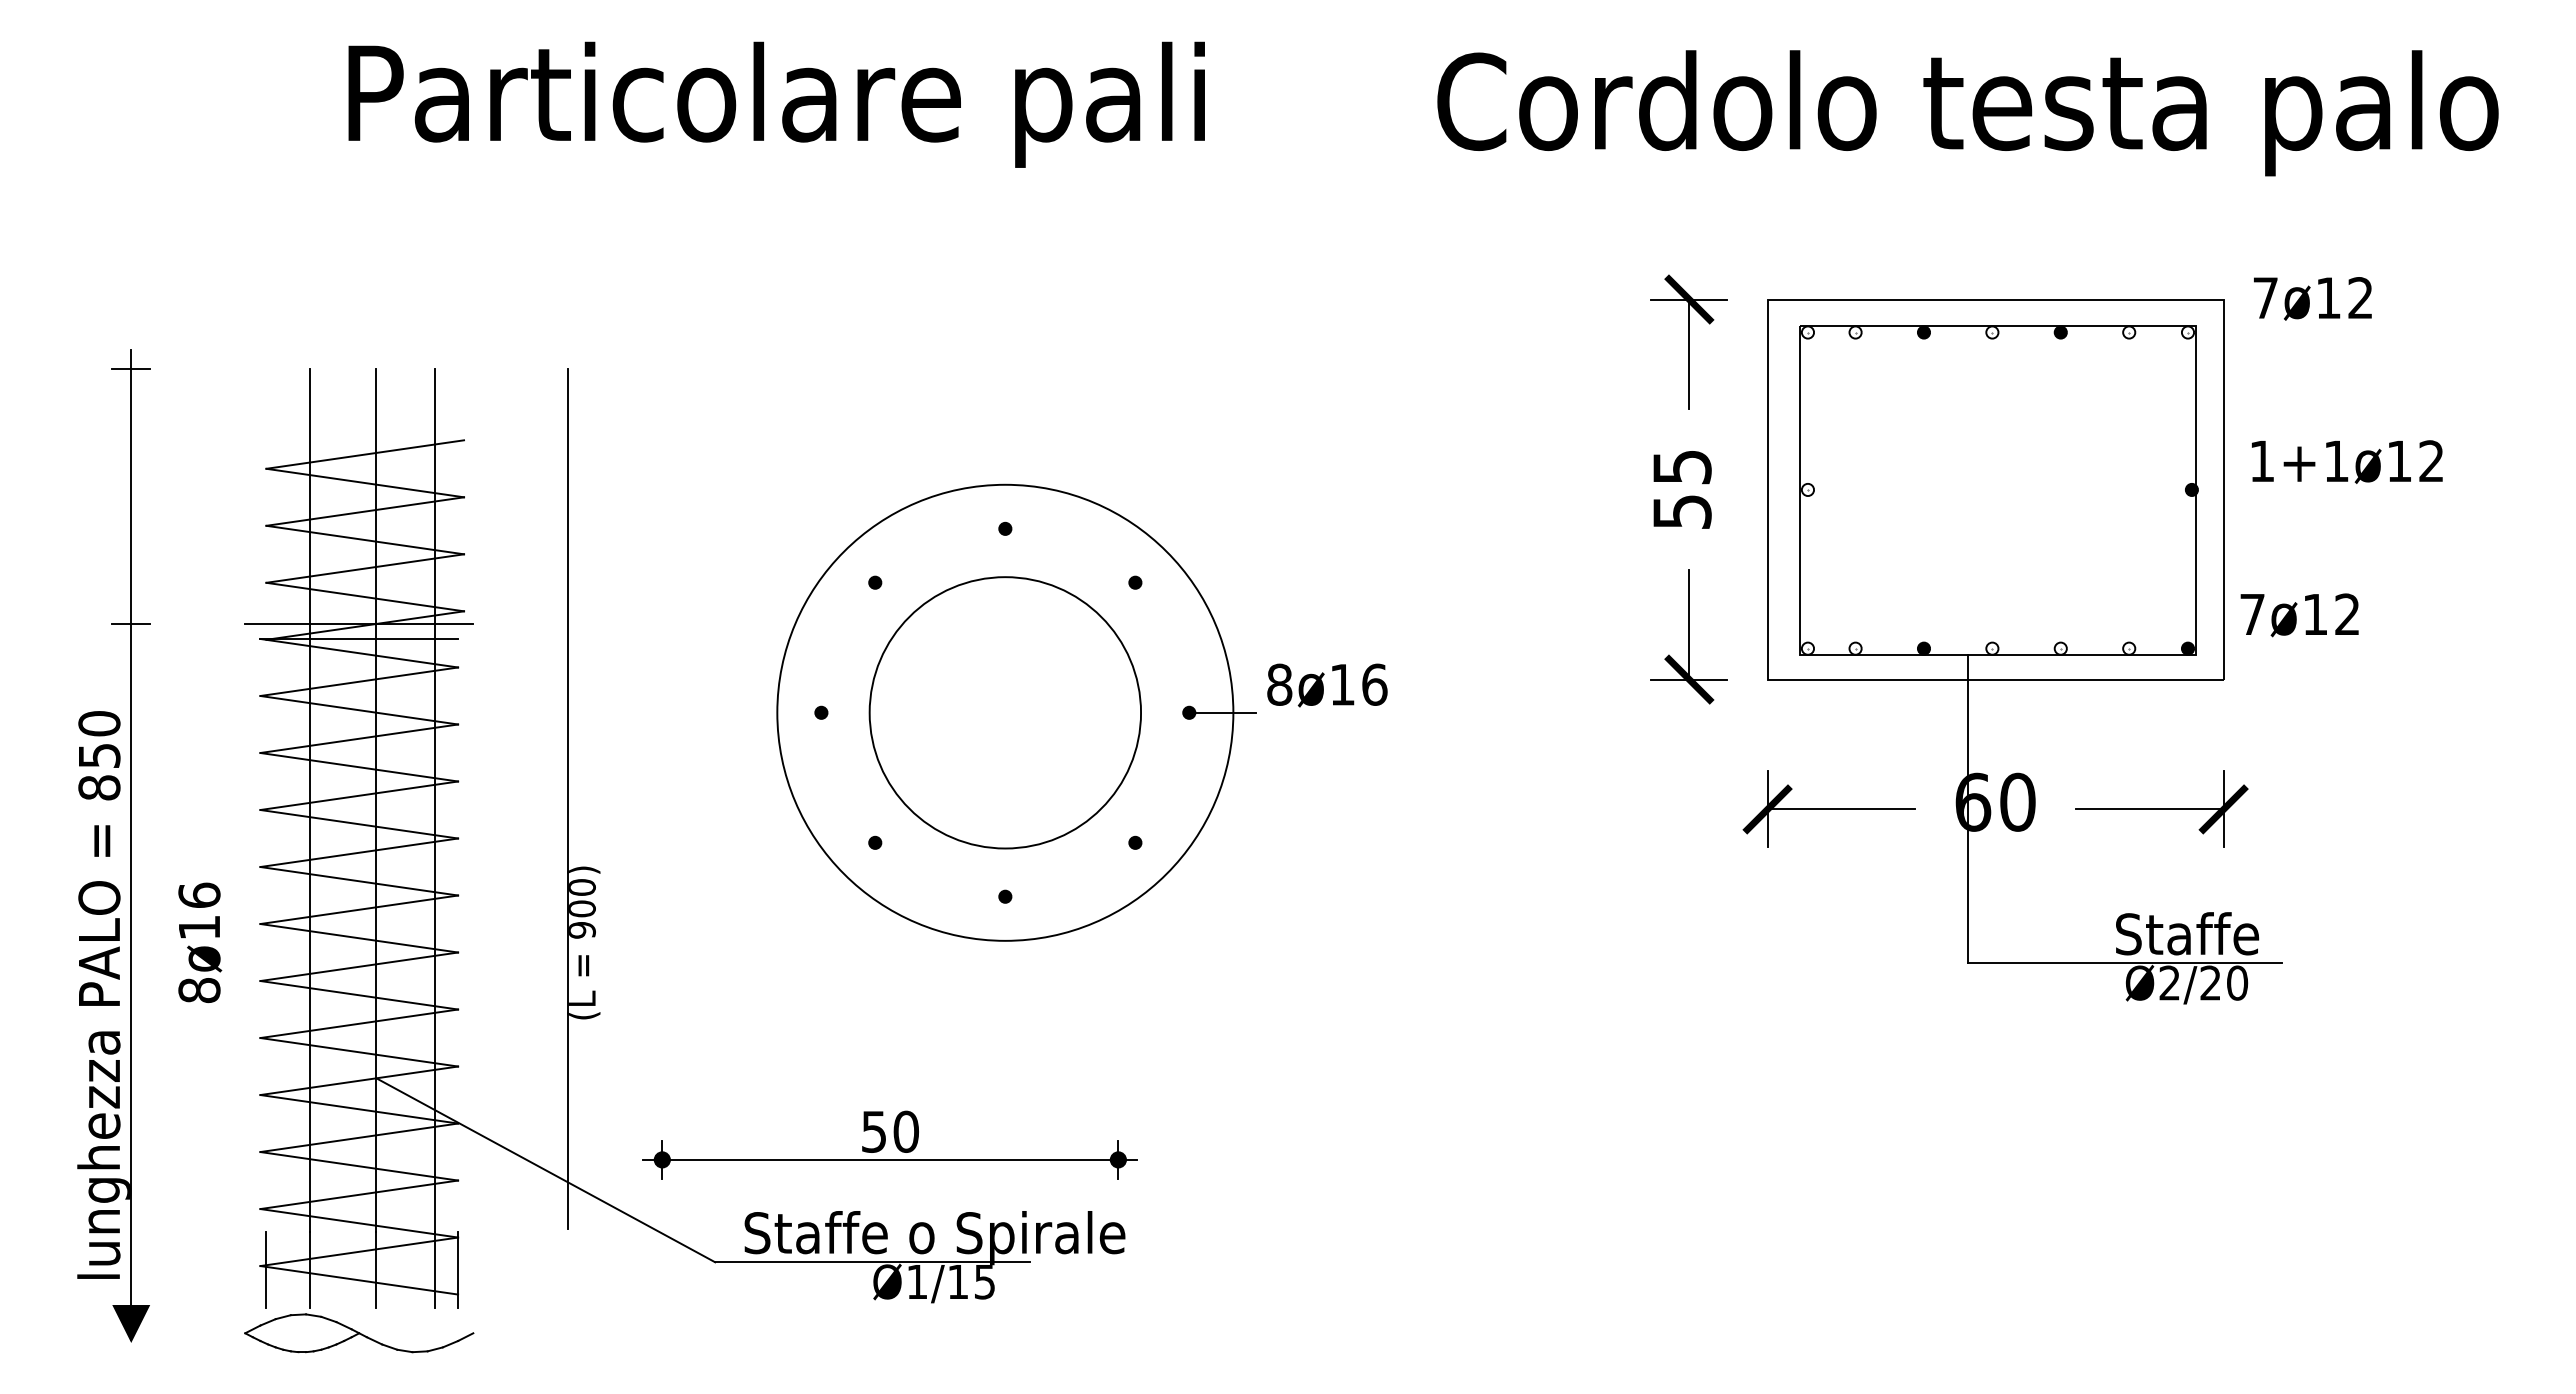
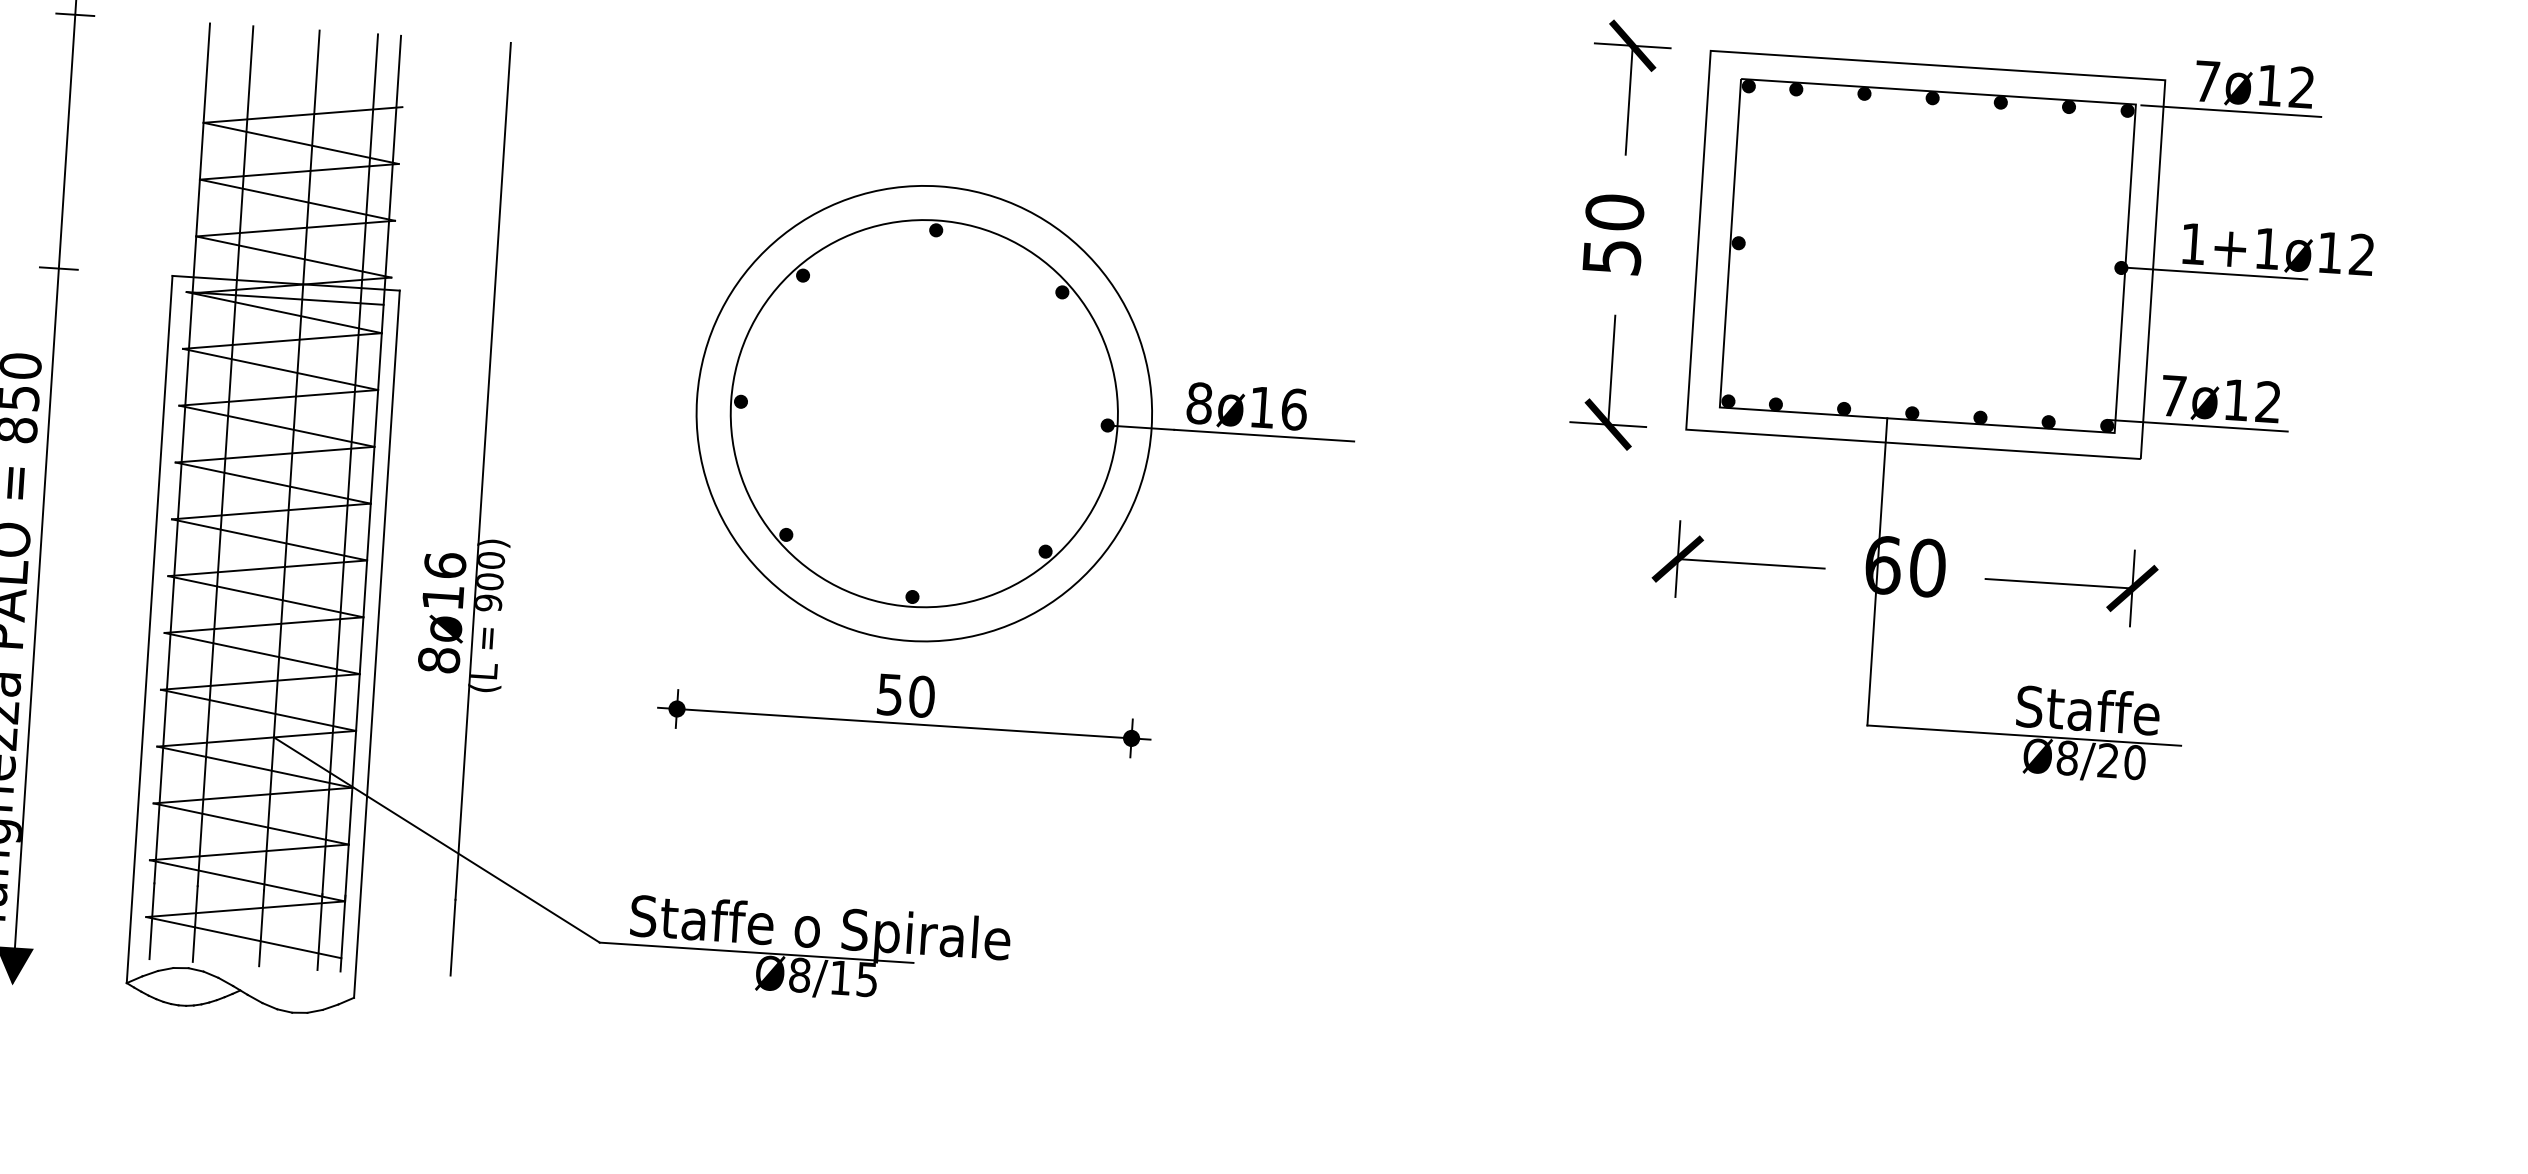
line: (2291, 326) -> (2231, 111), added
fill: (1807, 332) -> (1748, 86), added
fill: (1855, 332) -> (1796, 89), added
fill: (1992, 332) -> (1932, 98), added
fill: (2129, 332) -> (2069, 107), added
fill: (2187, 332) -> (2127, 110), added
text: (1681, 466) -> (1614, 211), 55 -> 50
fill: (1807, 489) -> (1738, 242), added
line: (2287, 489) -> (2216, 273), added
line: (2278, 642) -> (2197, 425), added
fill: (1807, 648) -> (1728, 401), added
fill: (1855, 648) -> (1775, 404), added
fill: (1992, 648) -> (1912, 413), added
fill: (2060, 648) -> (1980, 417), added
fill: (2129, 648) -> (2048, 422), added
circle: (1005, 712) -> (924, 413), size x1.43
line: (1346, 712) -> (1264, 435), added
line: (266, 800) -> (182, 453), added
line: (458, 803) -> (373, 468), added
text: (200, 942) -> (443, 612), moved
line: (245, 978) -> (149, 629), added
line: (473, 978) -> (377, 644), added
text: (2169, 982) -> (2067, 757), Ø2/20 -> Ø8/20
part: (889, 1144) -> (904, 708), moved
line: (568, 1266) -> (453, 937), added
text: (917, 1281) -> (800, 974), Ø1/15 -> Ø8/15

